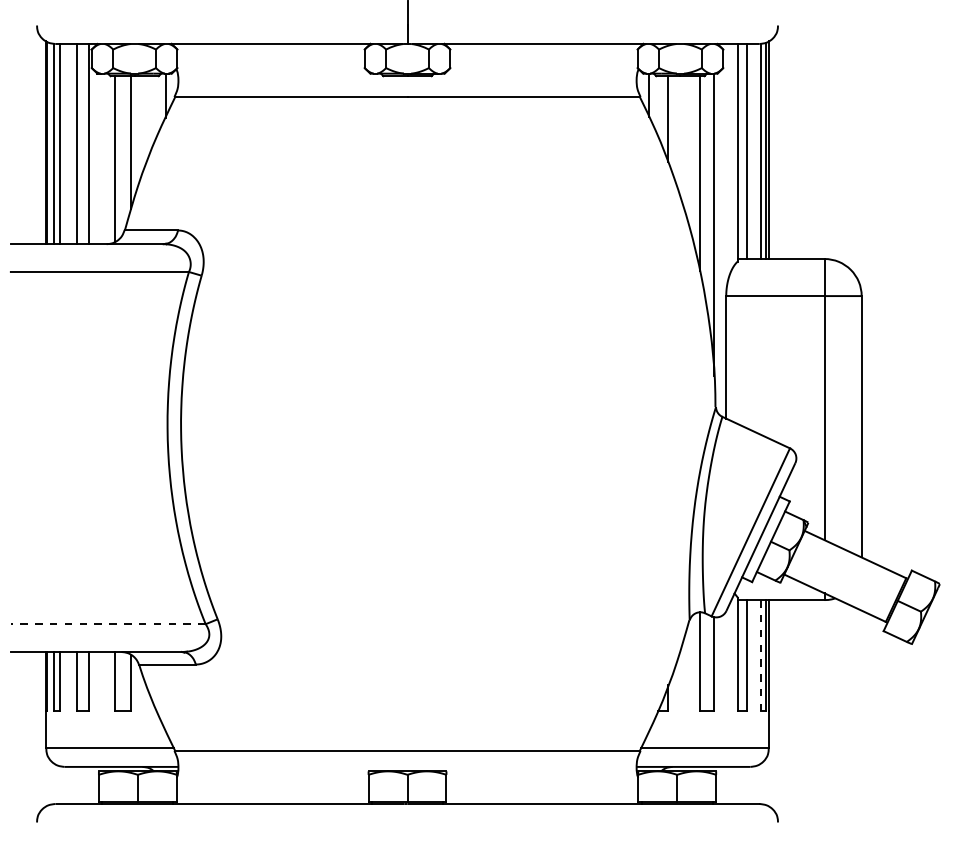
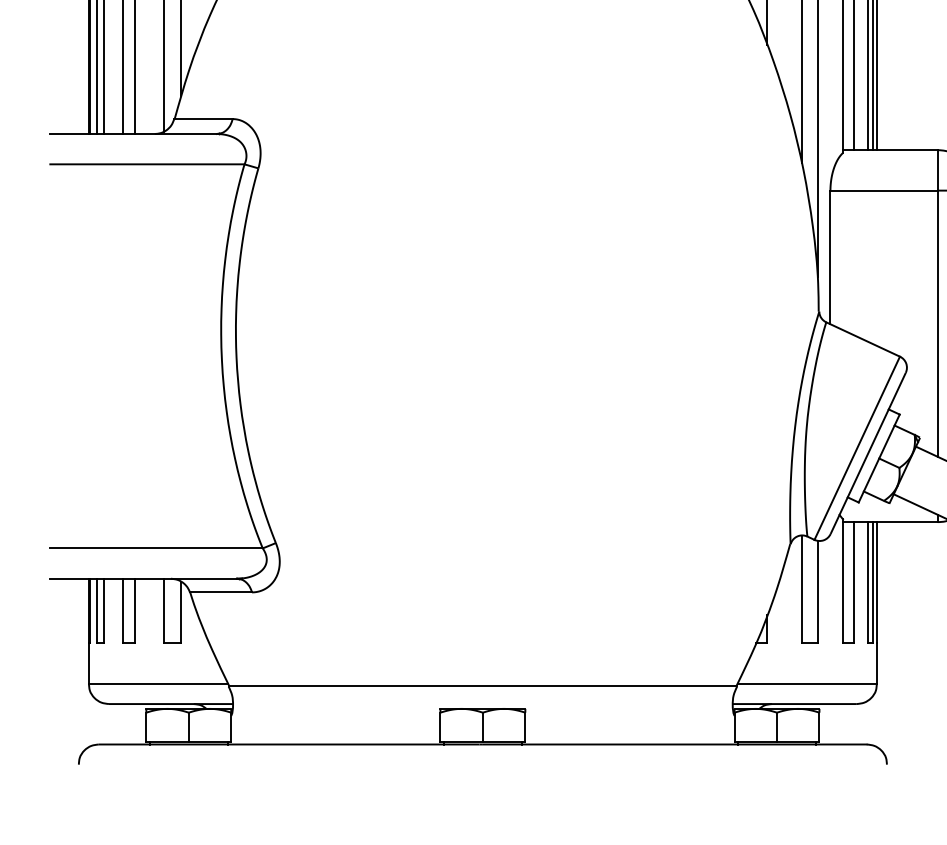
line: (107, 624) -> (155, 548), dashed -> solid
line: (761, 655) -> (868, 582), dashed -> solid

